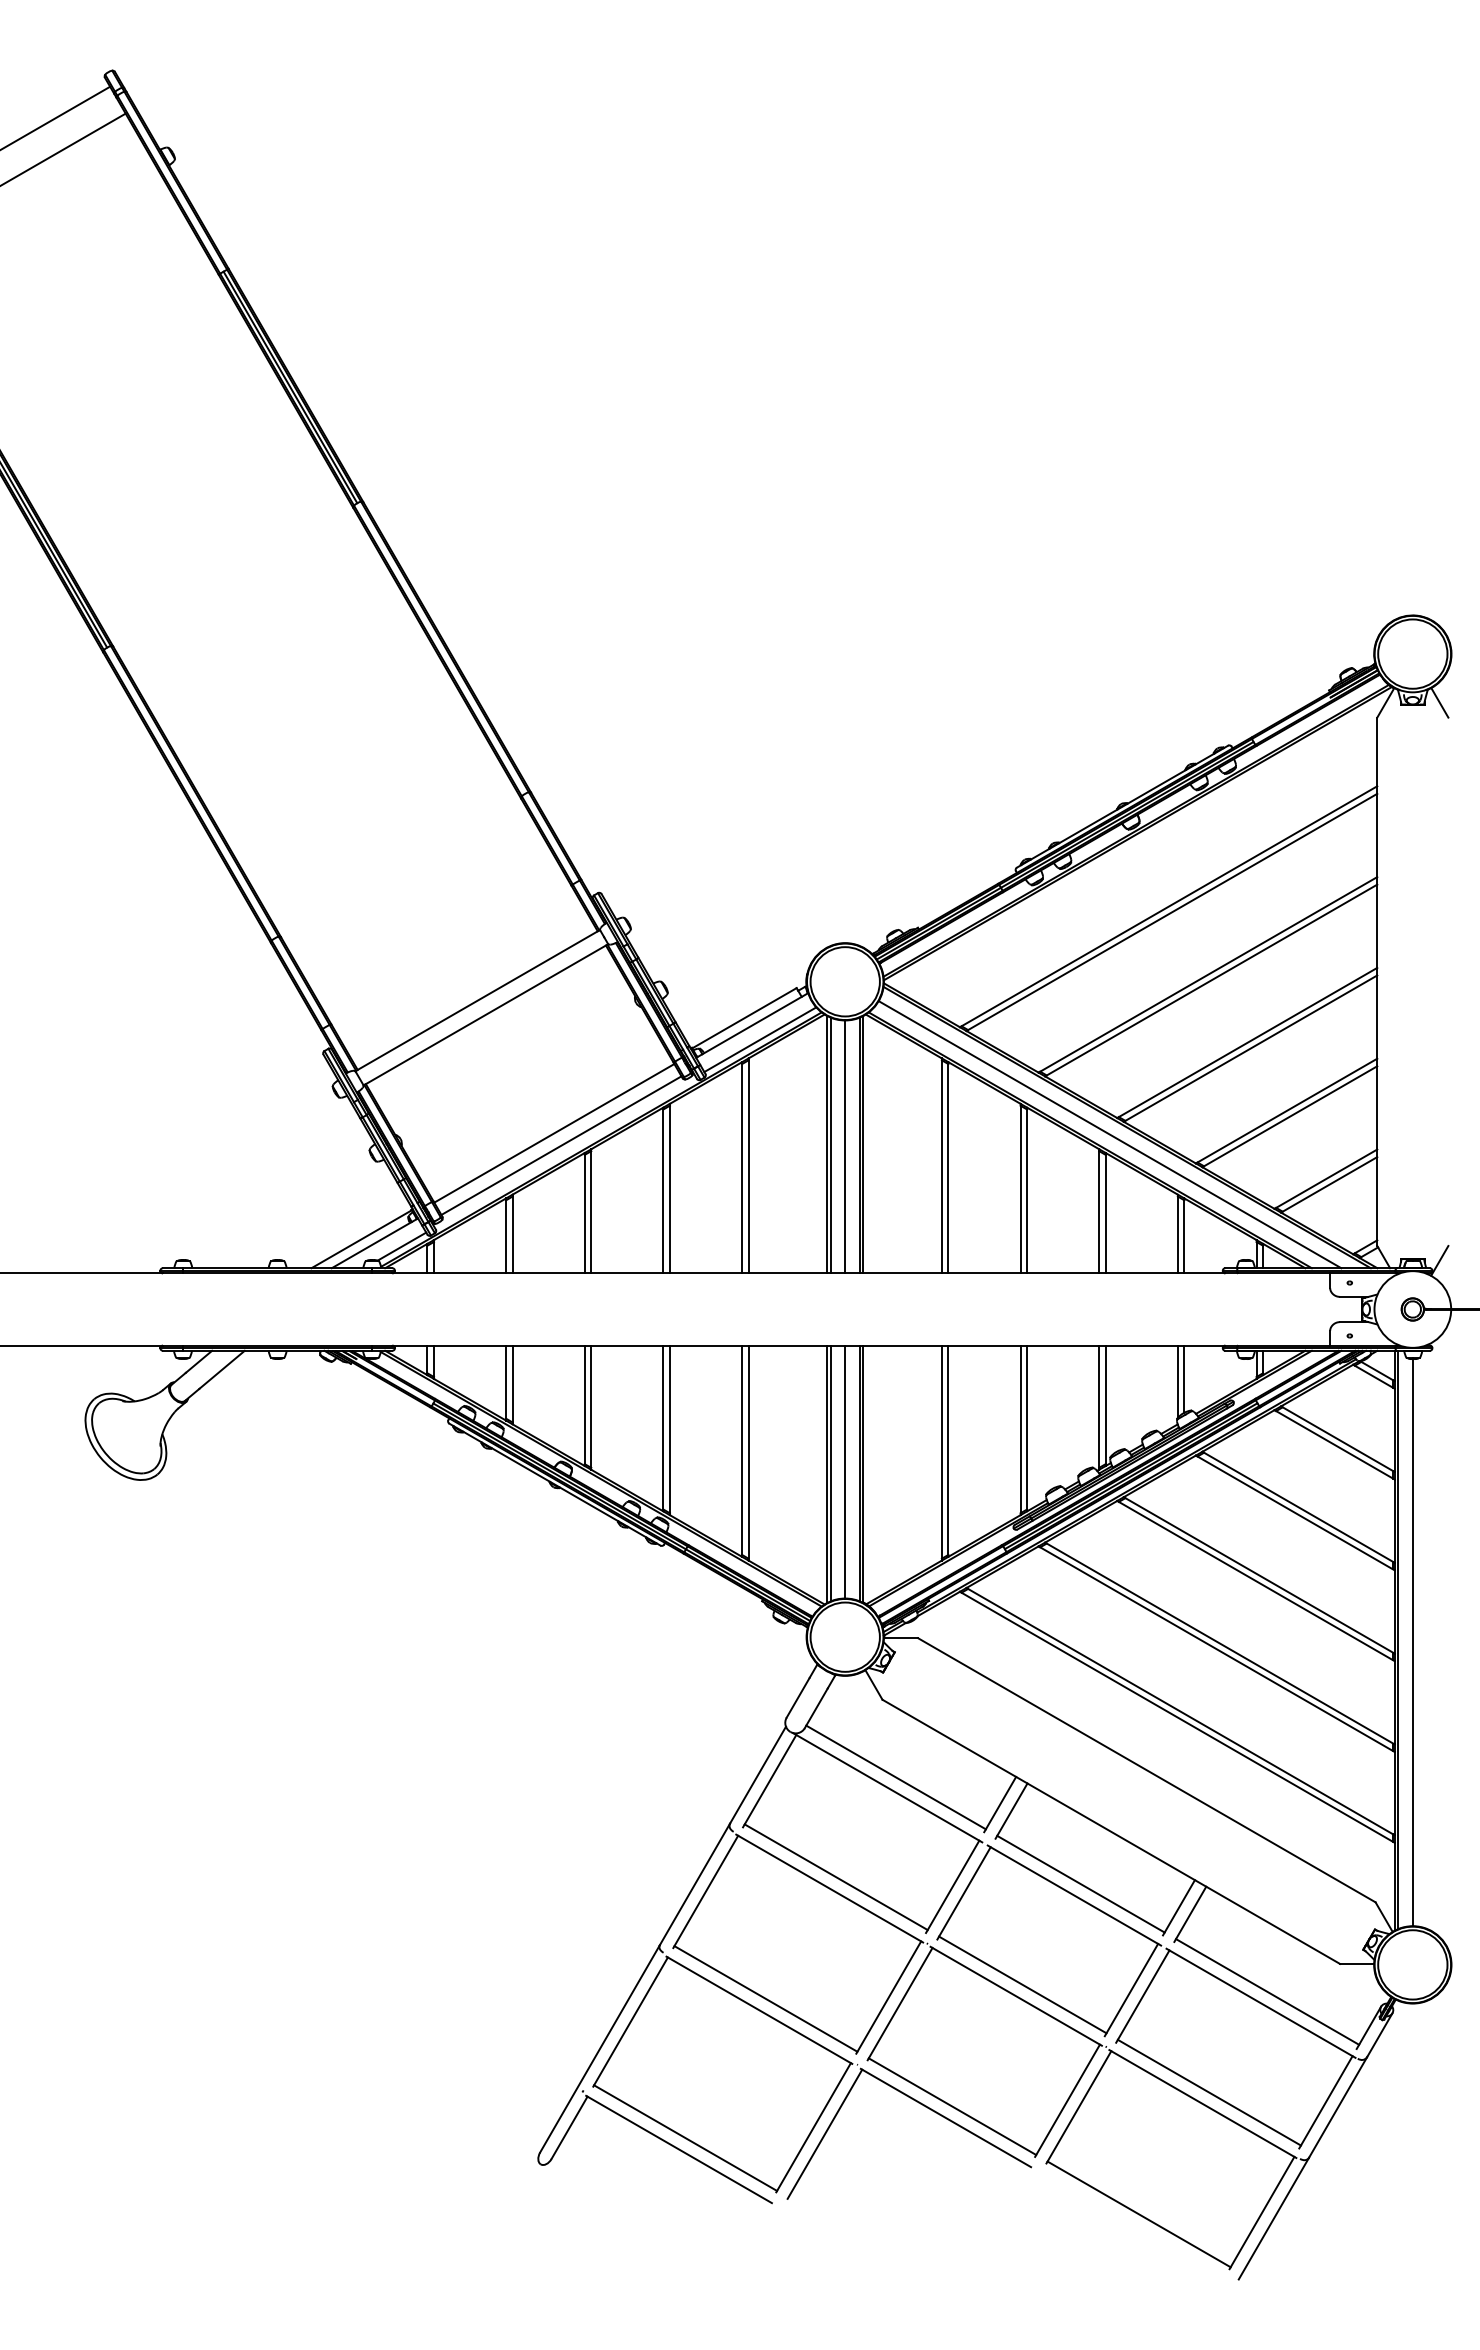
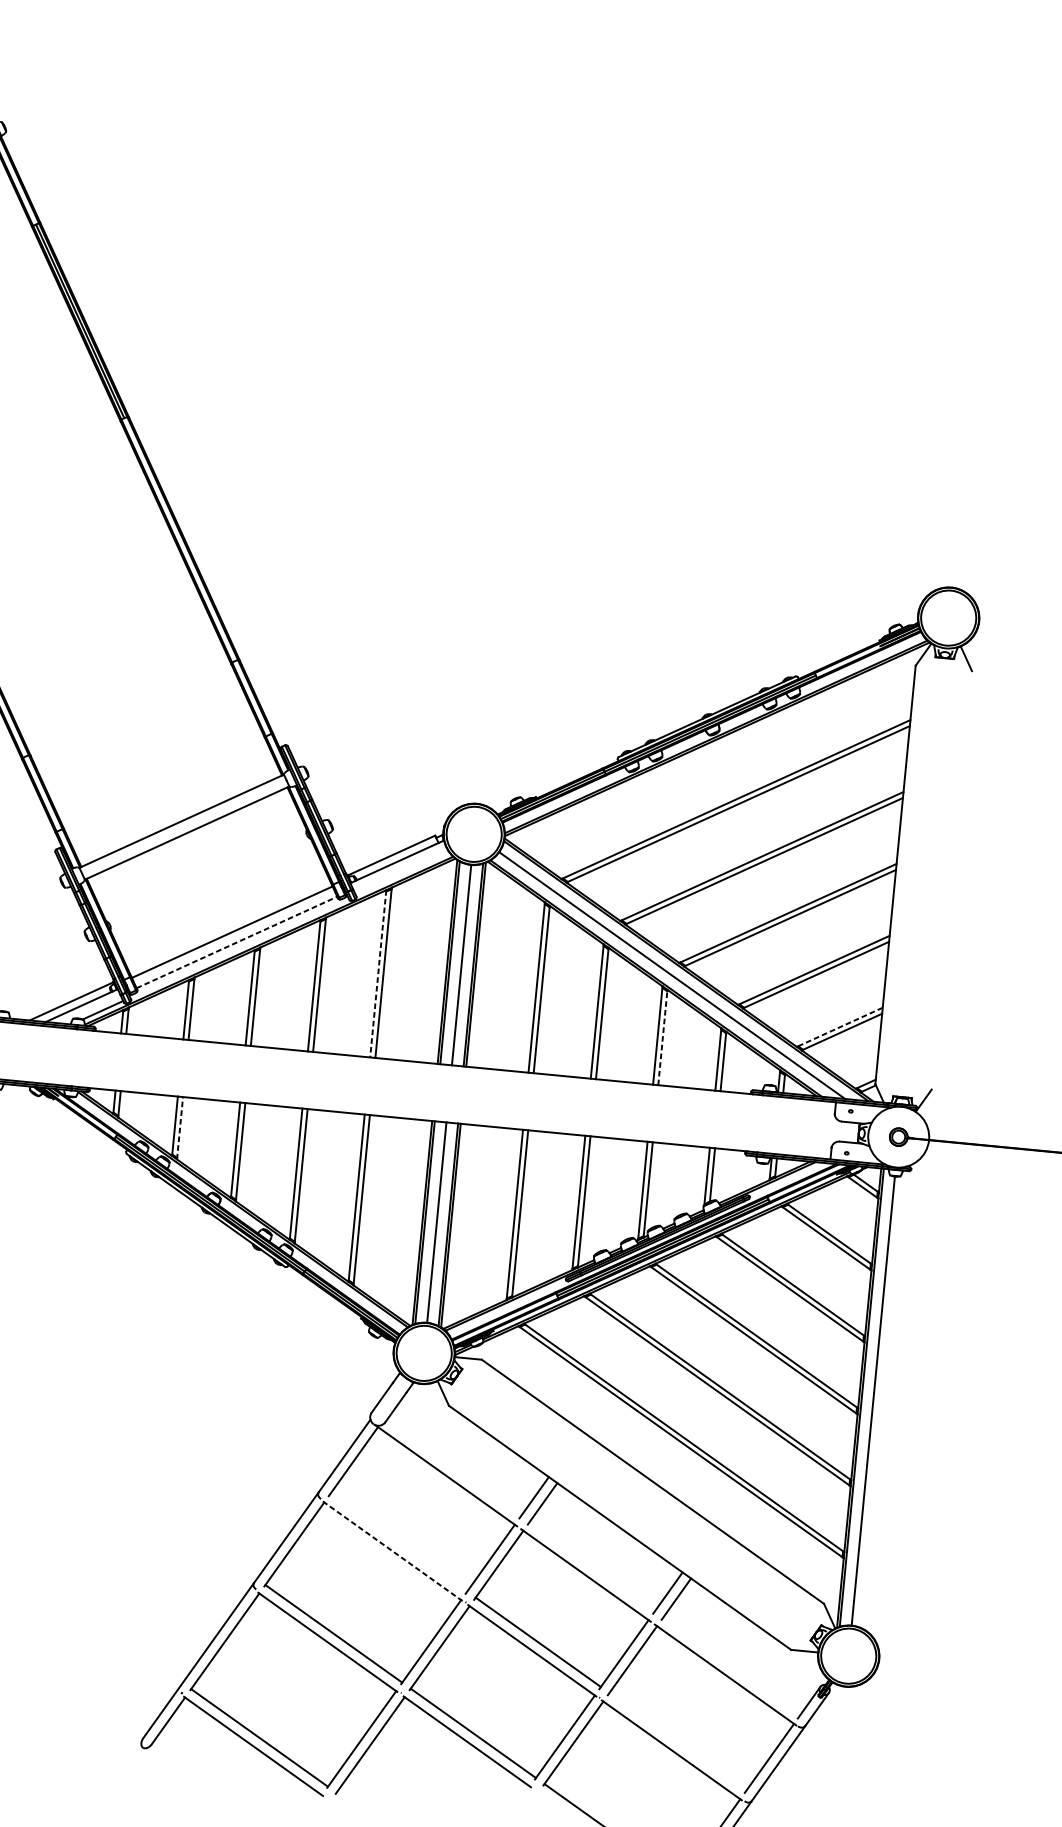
line: (760, 1039) -> (402, 873), removed
line: (561, 1145) -> (237, 942), solid -> dashed
line: (742, 1167) -> (378, 973), solid -> dashed
line: (1325, 1179) -> (839, 1027), solid -> dashed
line: (1105, 1212) -> (662, 1036), solid -> dashed
line: (512, 1384) -> (179, 1127), solid -> dashed
line: (895, 1777) -> (453, 1468), removed
line: (835, 1877) -> (398, 1542), removed
line: (1080, 1883) -> (591, 1566), removed
line: (829, 1888) -> (392, 1551), solid -> dashed
line: (1267, 1991) -> (731, 1666), removed
line: (1208, 2092) -> (677, 1741), removed

